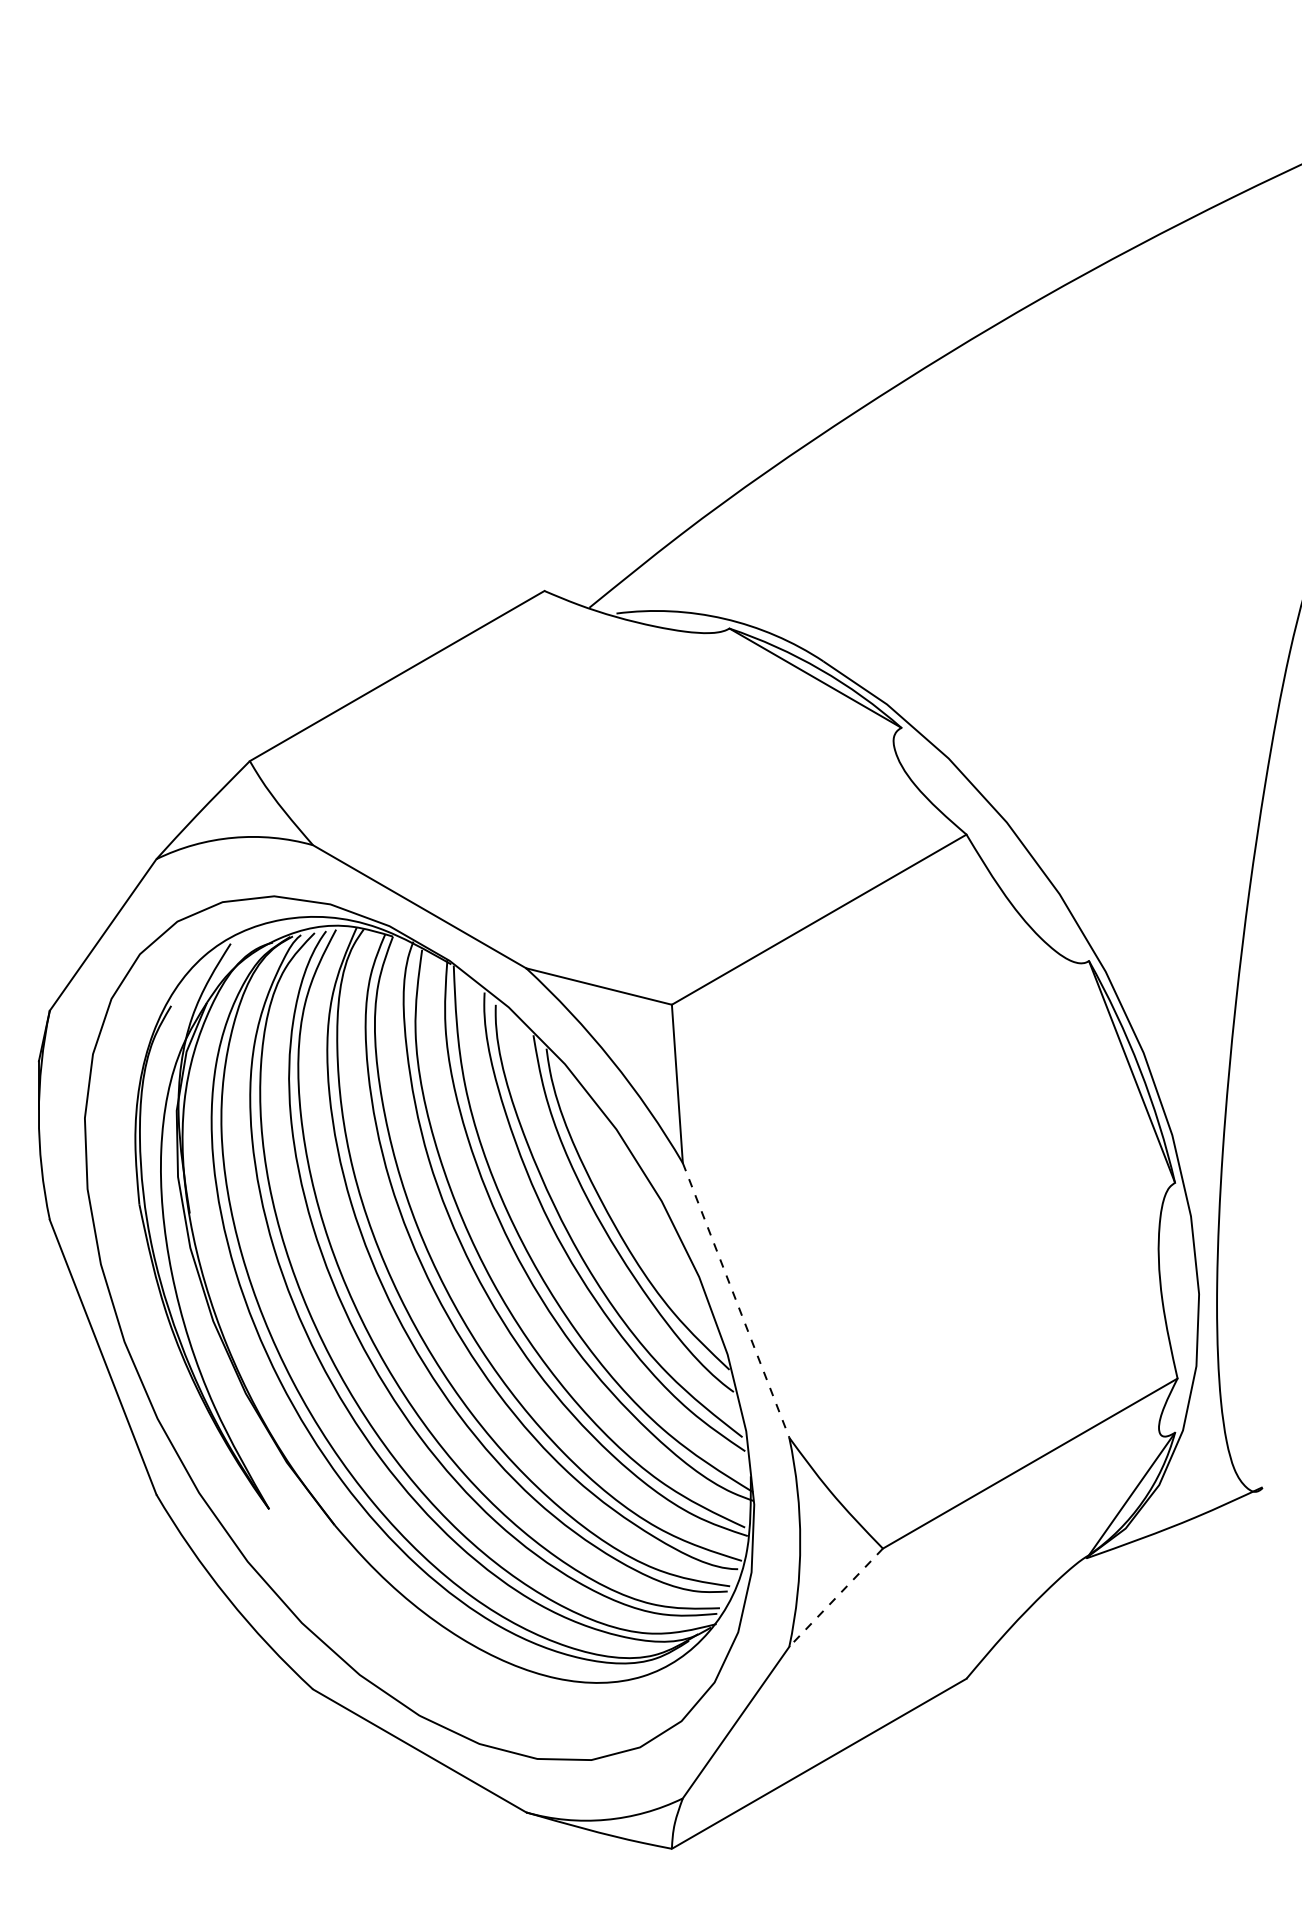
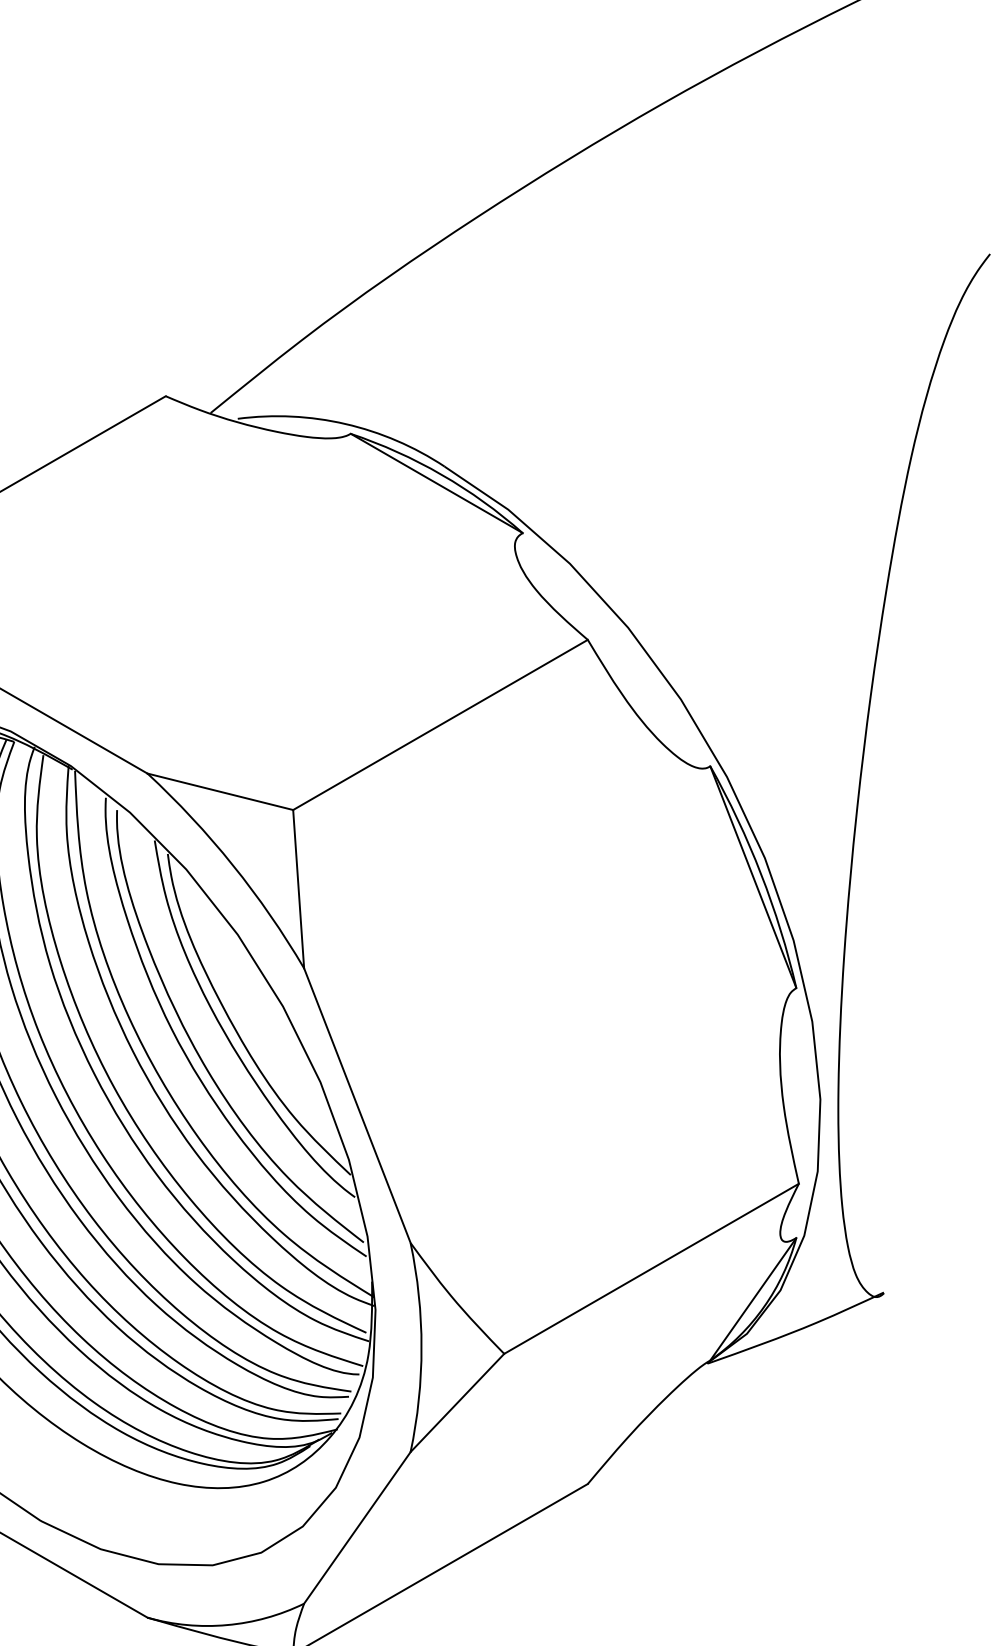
line: (736, 1300) -> (357, 1105), dashed -> solid
line: (836, 1597) -> (457, 1402), dashed -> solid

